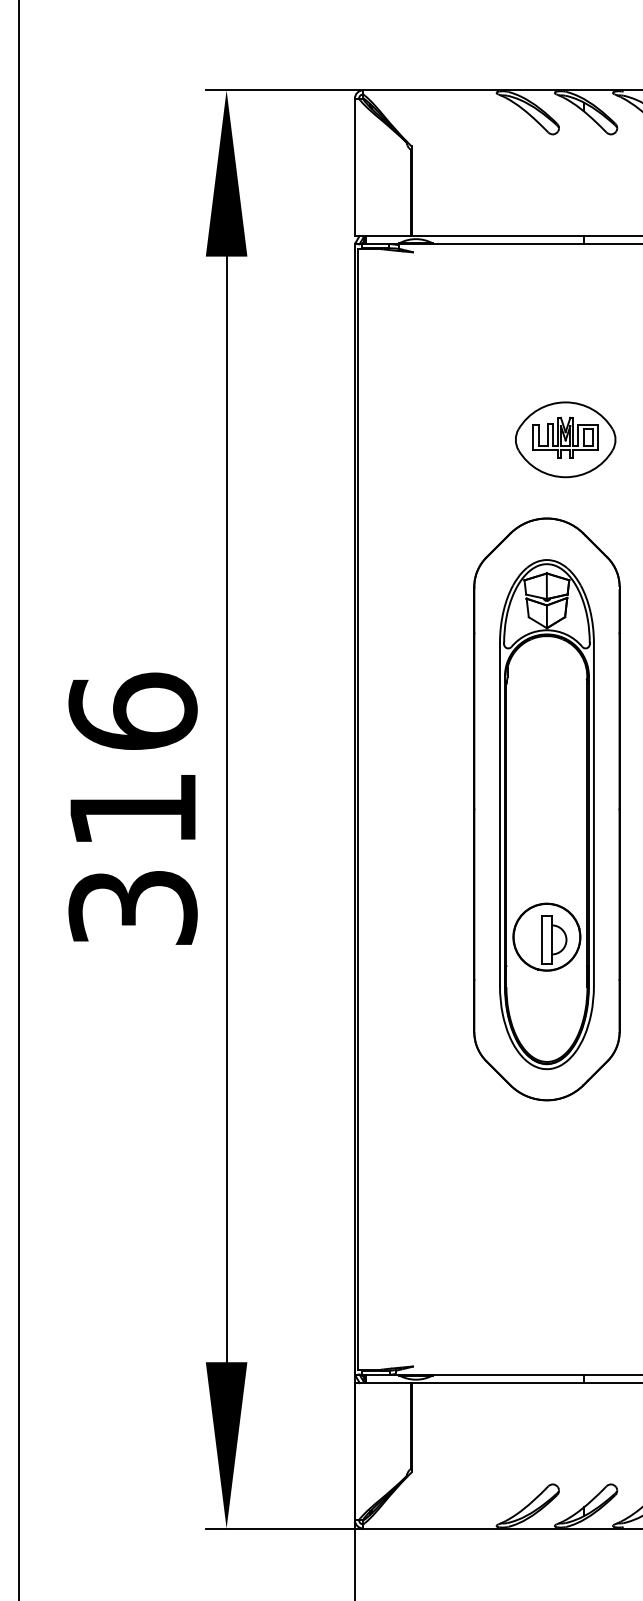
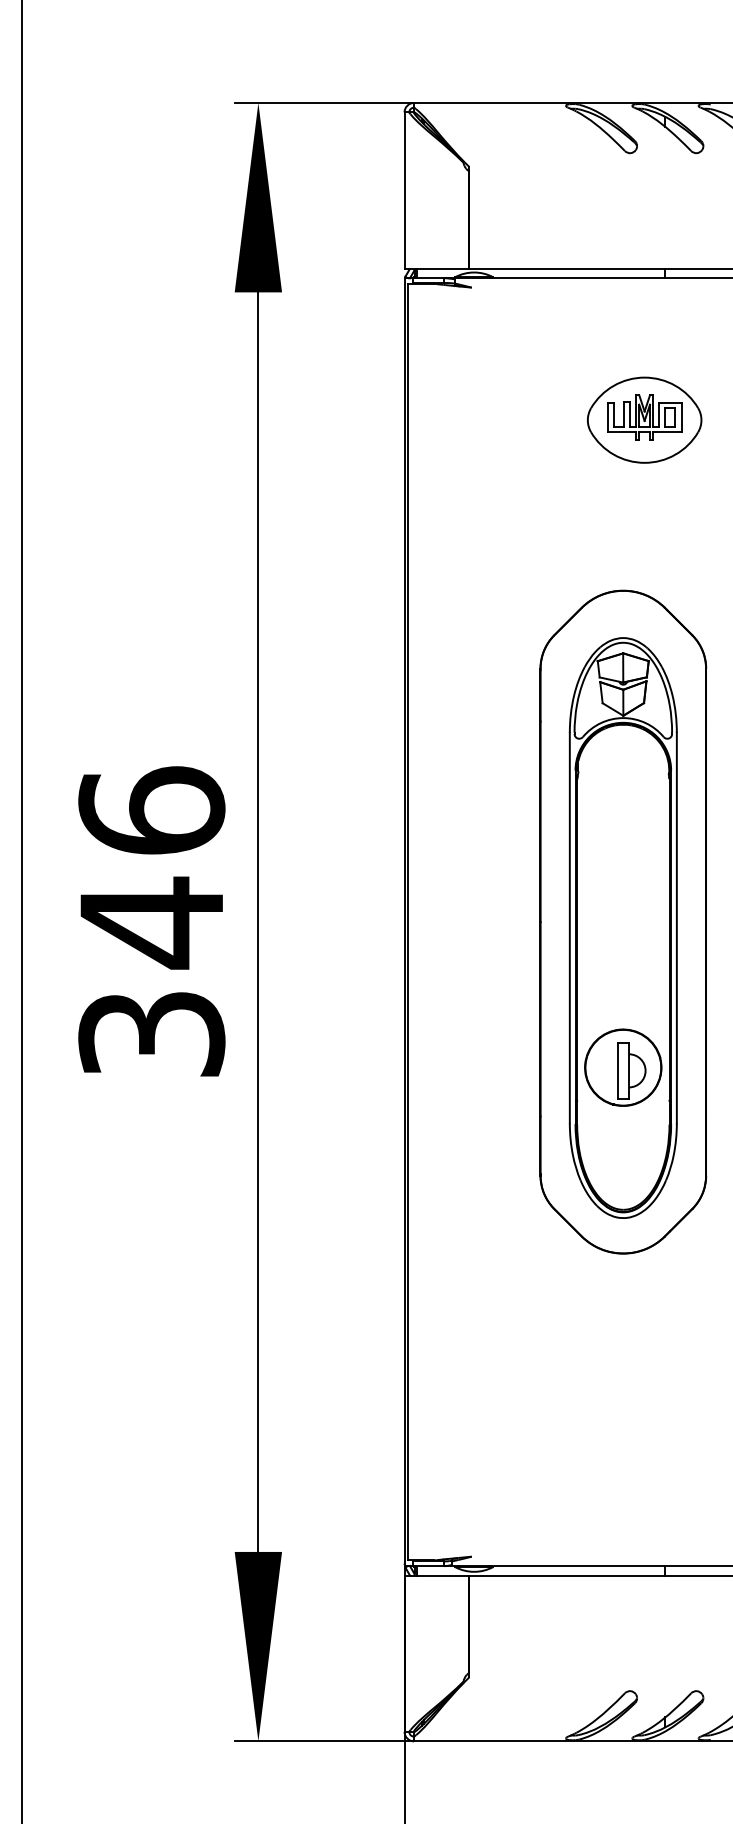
part: (565, 439) -> (644, 419), moved
text: (132, 810) -> (151, 923), 316 -> 346

